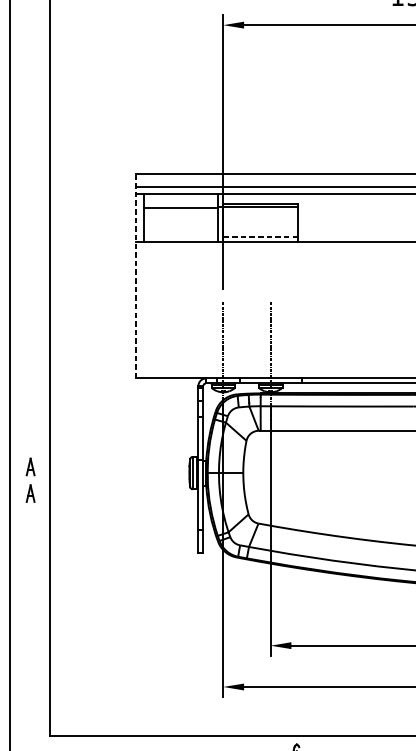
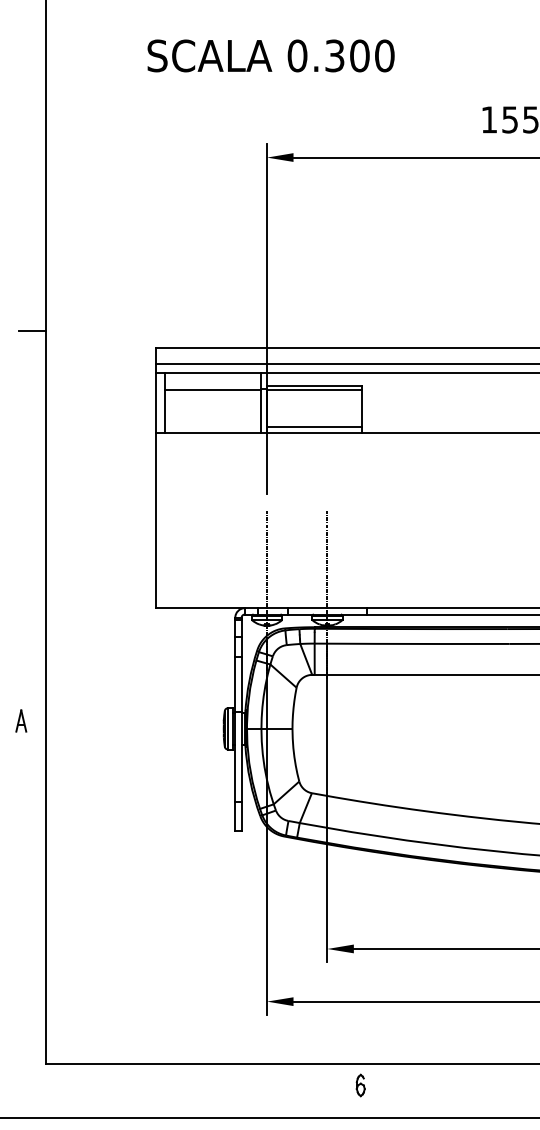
line: (39, 161) -> (32, 331), added
line: (260, 236) -> (314, 427), dashed -> solid
line: (135, 276) -> (155, 477), dashed -> solid
part: (30, 493) -> (21, 754), removed

